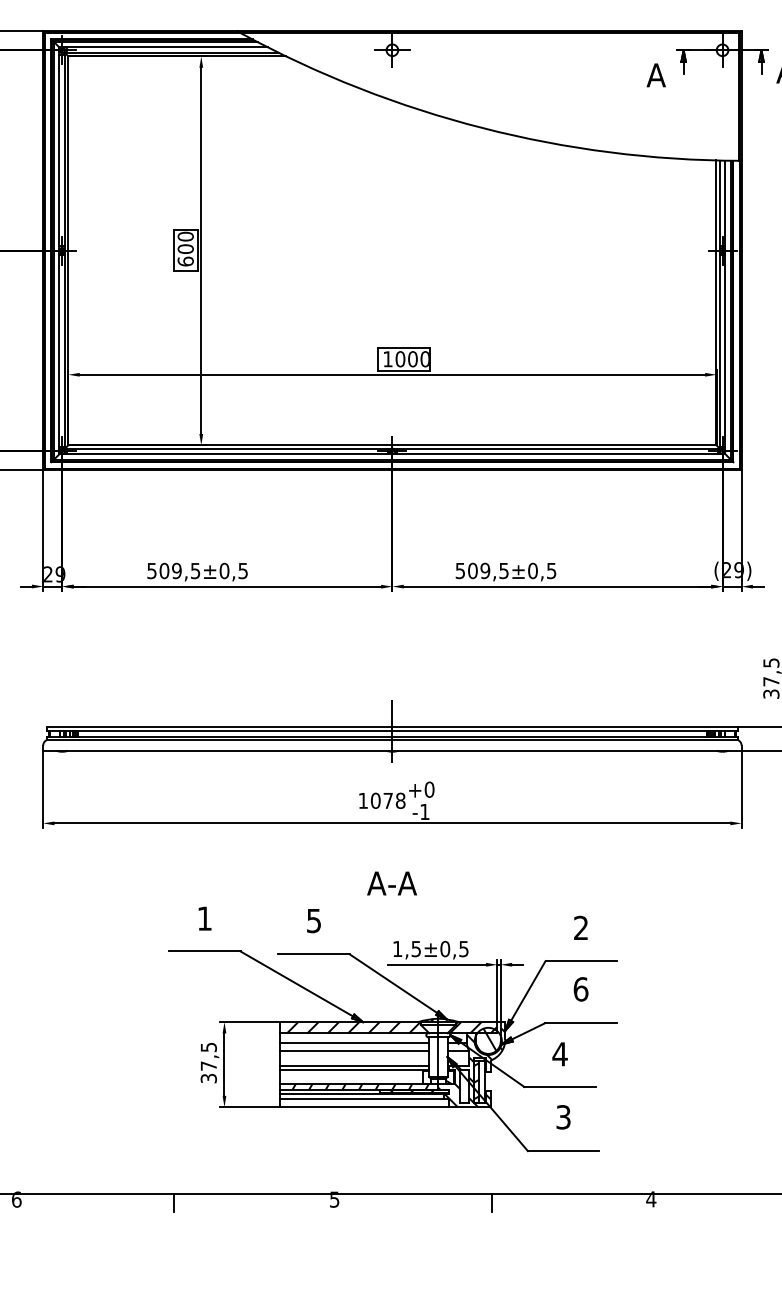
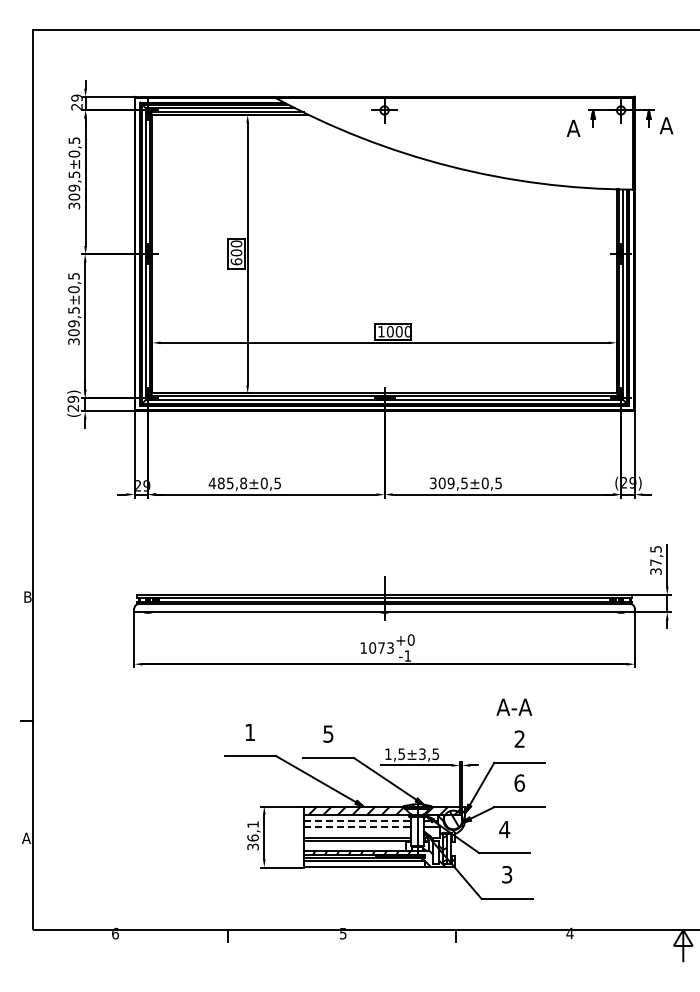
text: (460, 569) -> (433, 482), 509,5 -> 309,5
text: (173, 571) -> (227, 483), 509,5 -> 485,8
text: (400, 800) -> (390, 647), 1078 -> 1073
text: (392, 882) -> (514, 706), moved
text: (445, 949) -> (422, 754), ±0,5 -> ±3,5
line: (354, 1042) -> (357, 821), solid -> dashed
line: (354, 1051) -> (357, 827), solid -> dashed
text: (208, 1056) -> (252, 831), 37,5 -> 36,1

